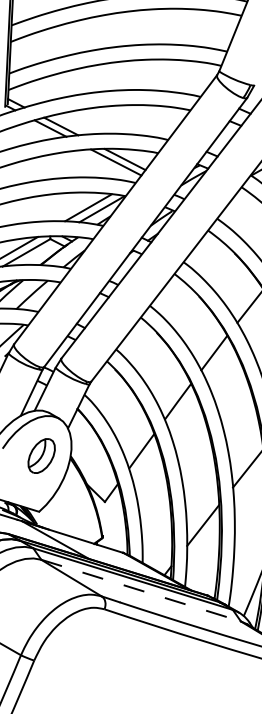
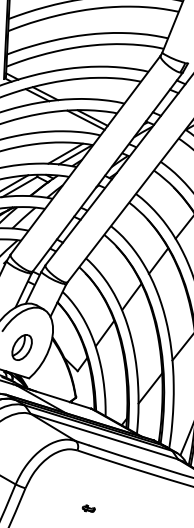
part: (41, 455) -> (21, 347), moved
line: (141, 590) -> (104, 436), dashed -> solid
part: (119, 687) -> (88, 508), added

